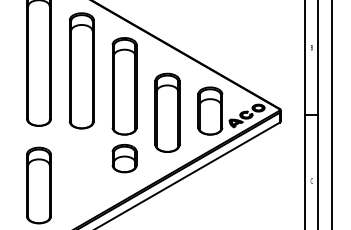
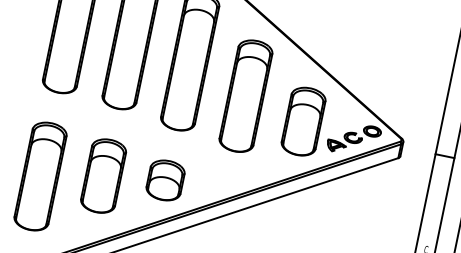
part: (167, 112) -> (246, 95), moved
part: (124, 158) -> (165, 180), moved
part: (81, 175) -> (103, 174), added

